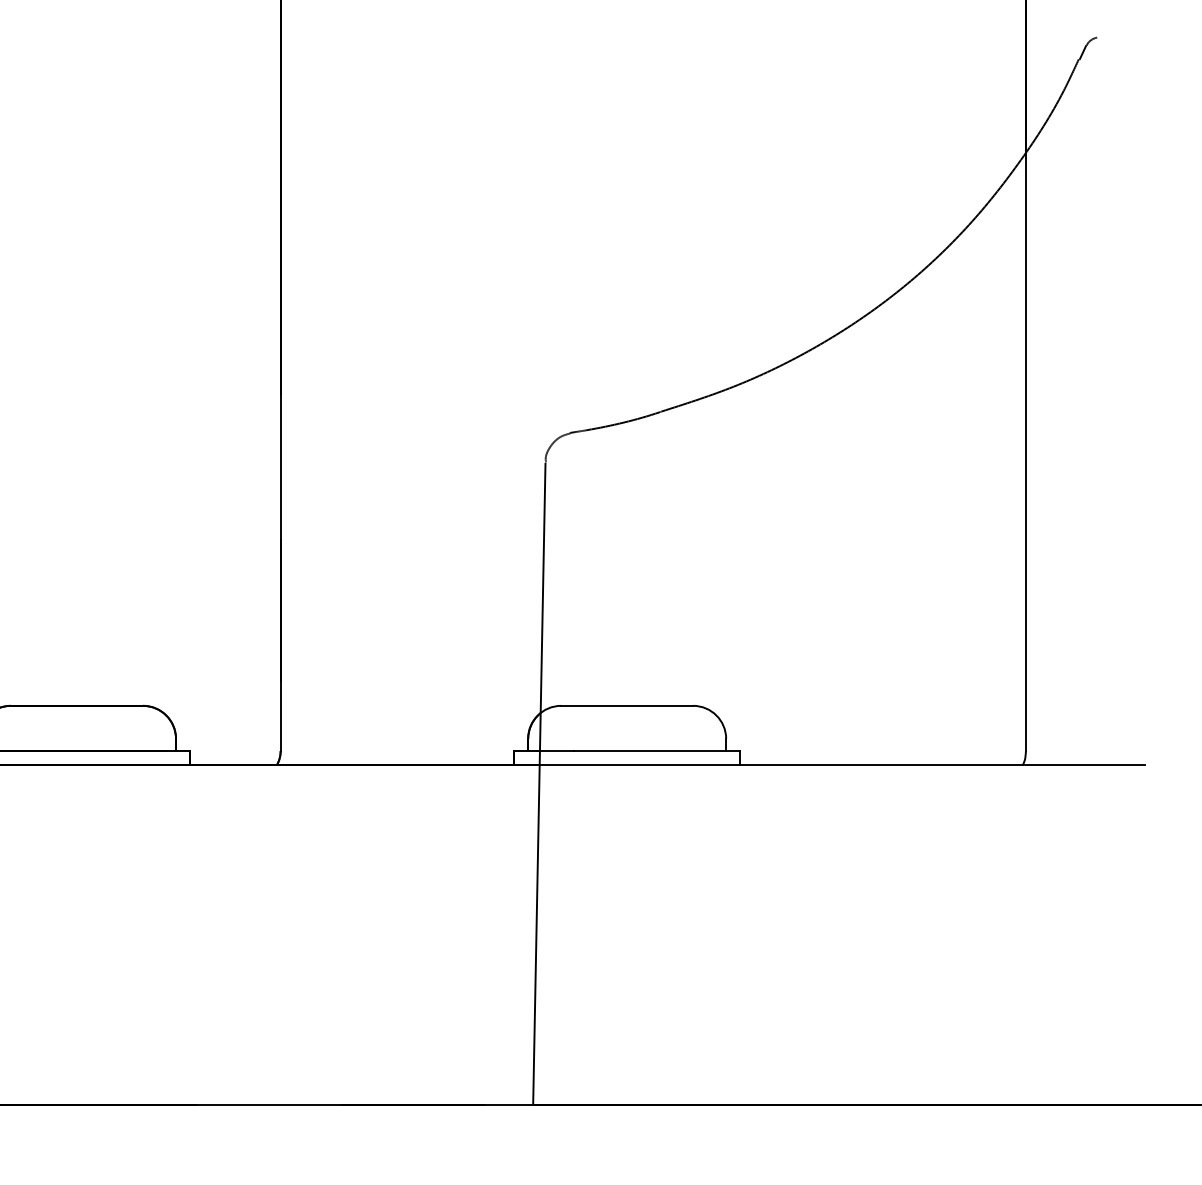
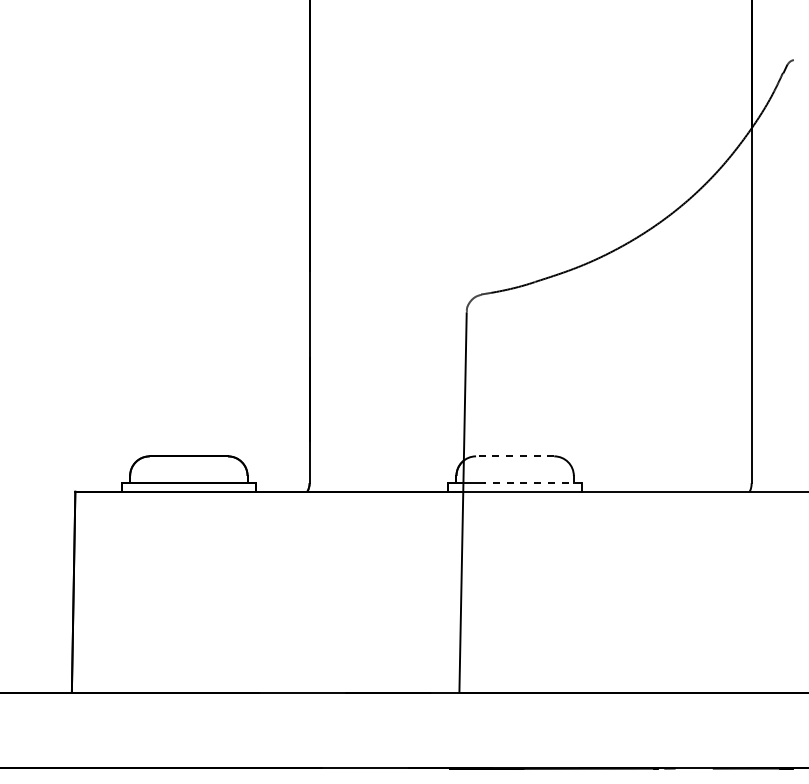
line: (626, 706) -> (514, 456), solid -> dashed
line: (656, 751) -> (532, 483), solid -> dashed

